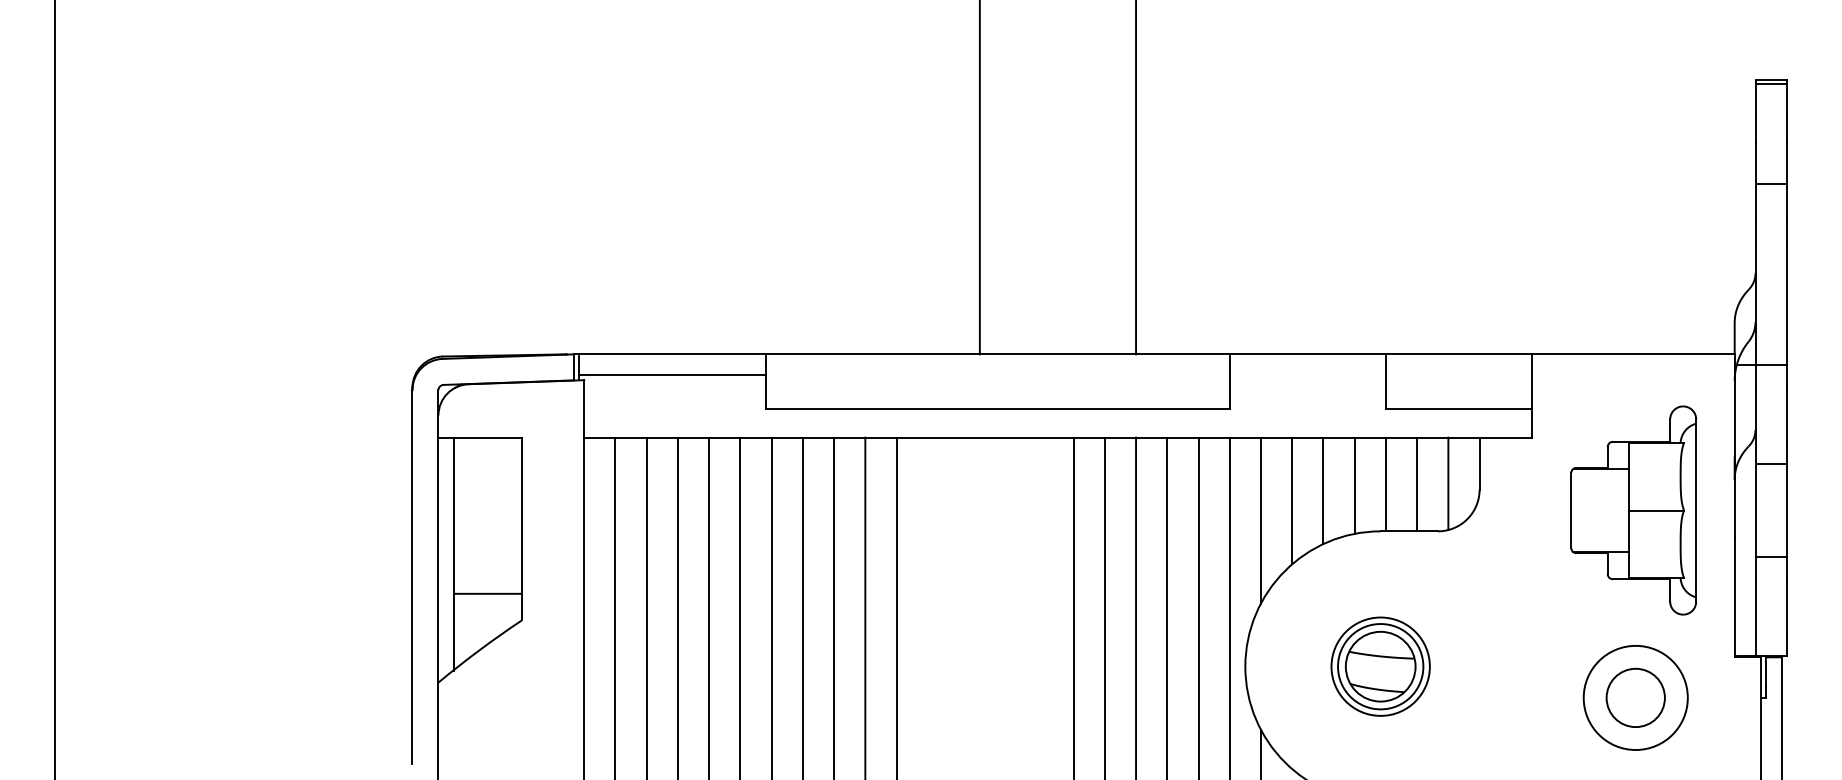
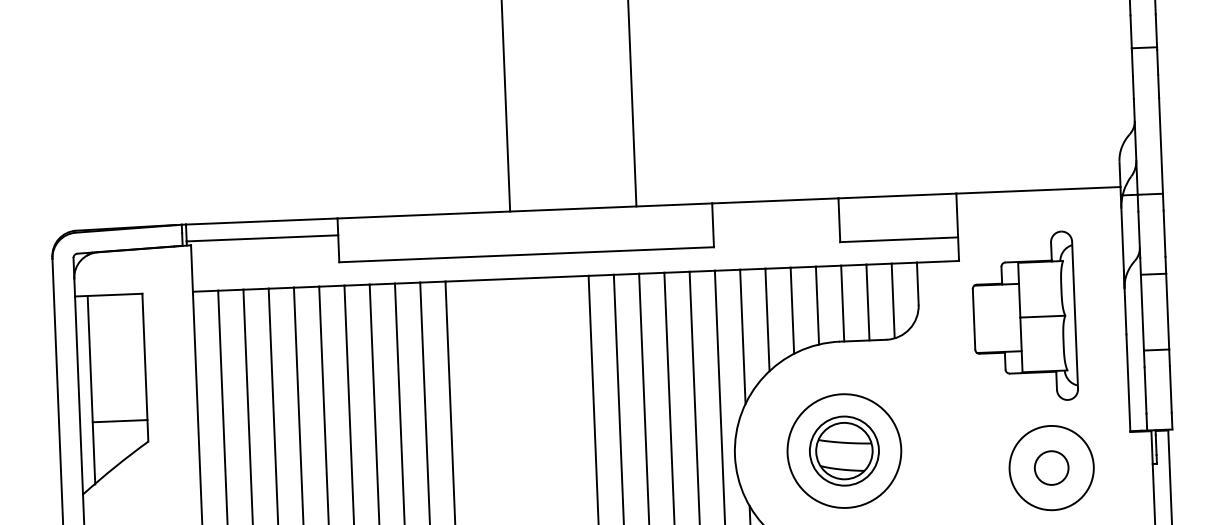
part: (1633, 510) -> (1024, 317), moved
circle: (1380, 666) -> (844, 450), size x1.43
circle: (1635, 697) -> (1051, 467), size x0.71

